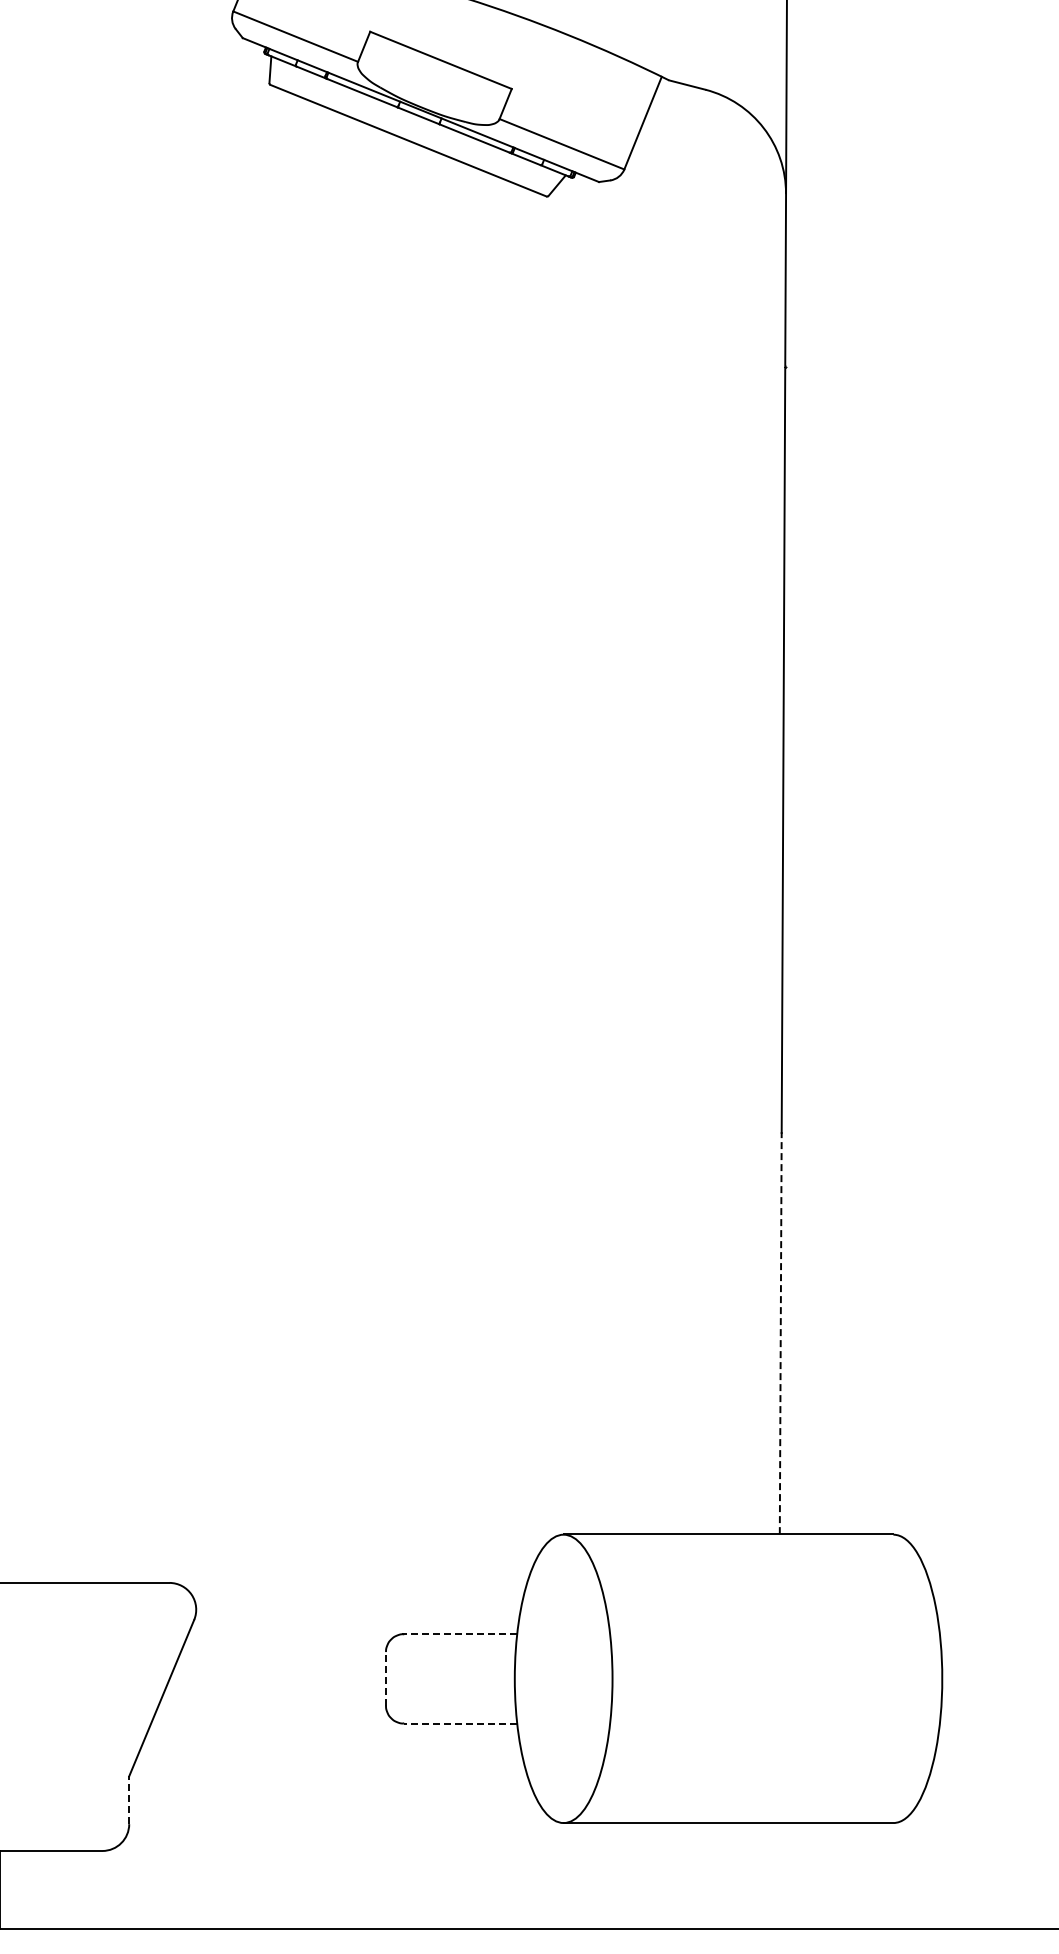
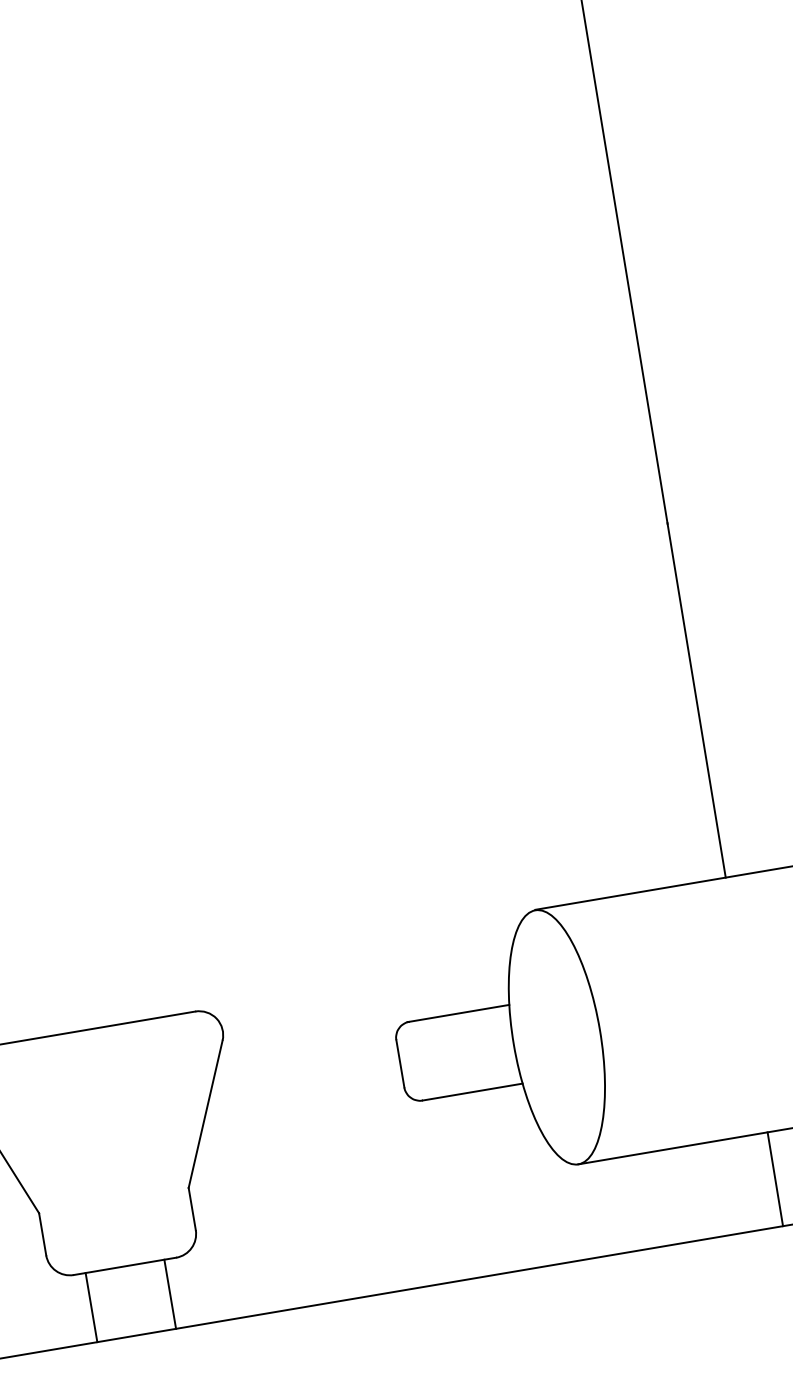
line: (780, 1332) -> (696, 699), dashed -> solid
line: (459, 1634) -> (458, 1013), dashed -> solid
line: (386, 1678) -> (400, 1063), dashed -> solid
line: (460, 1723) -> (472, 1092), dashed -> solid
line: (129, 1800) -> (192, 1209), dashed -> solid
line: (777, 1876) -> (774, 1179), added
line: (89, 1889) -> (170, 1293), added

